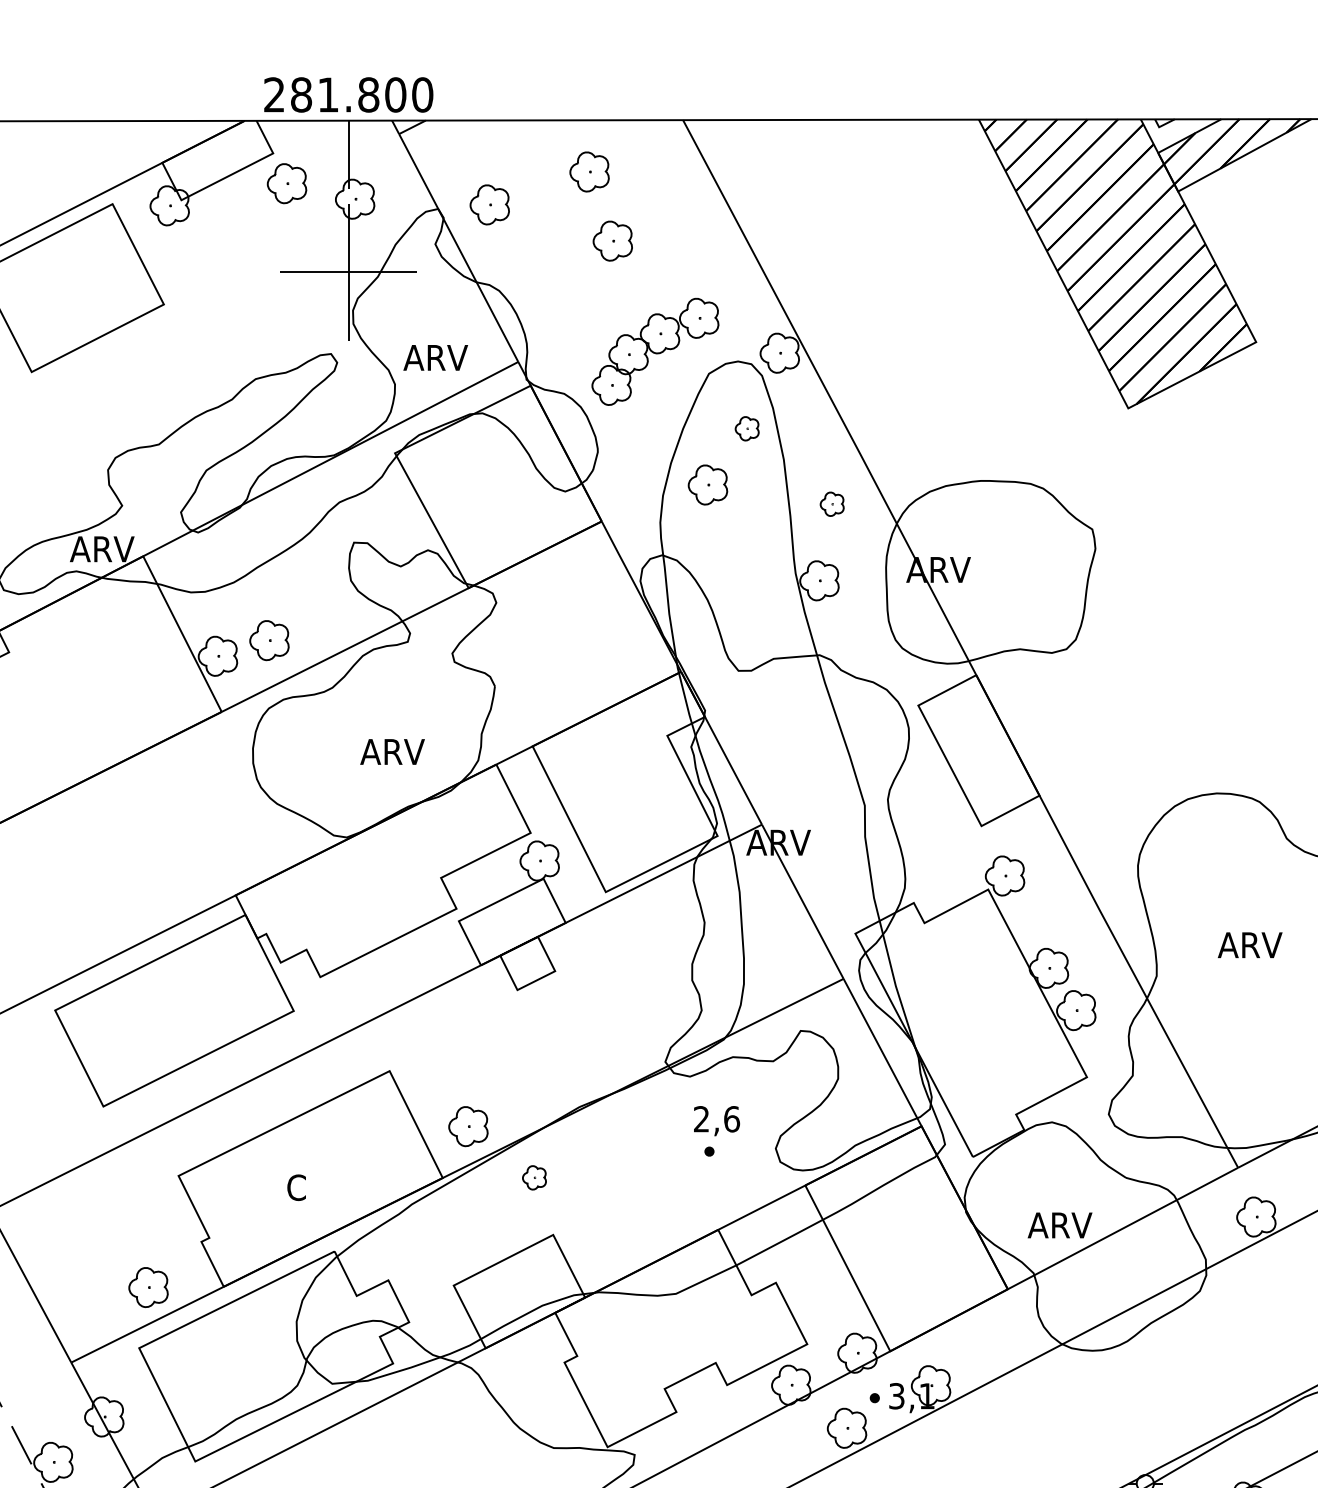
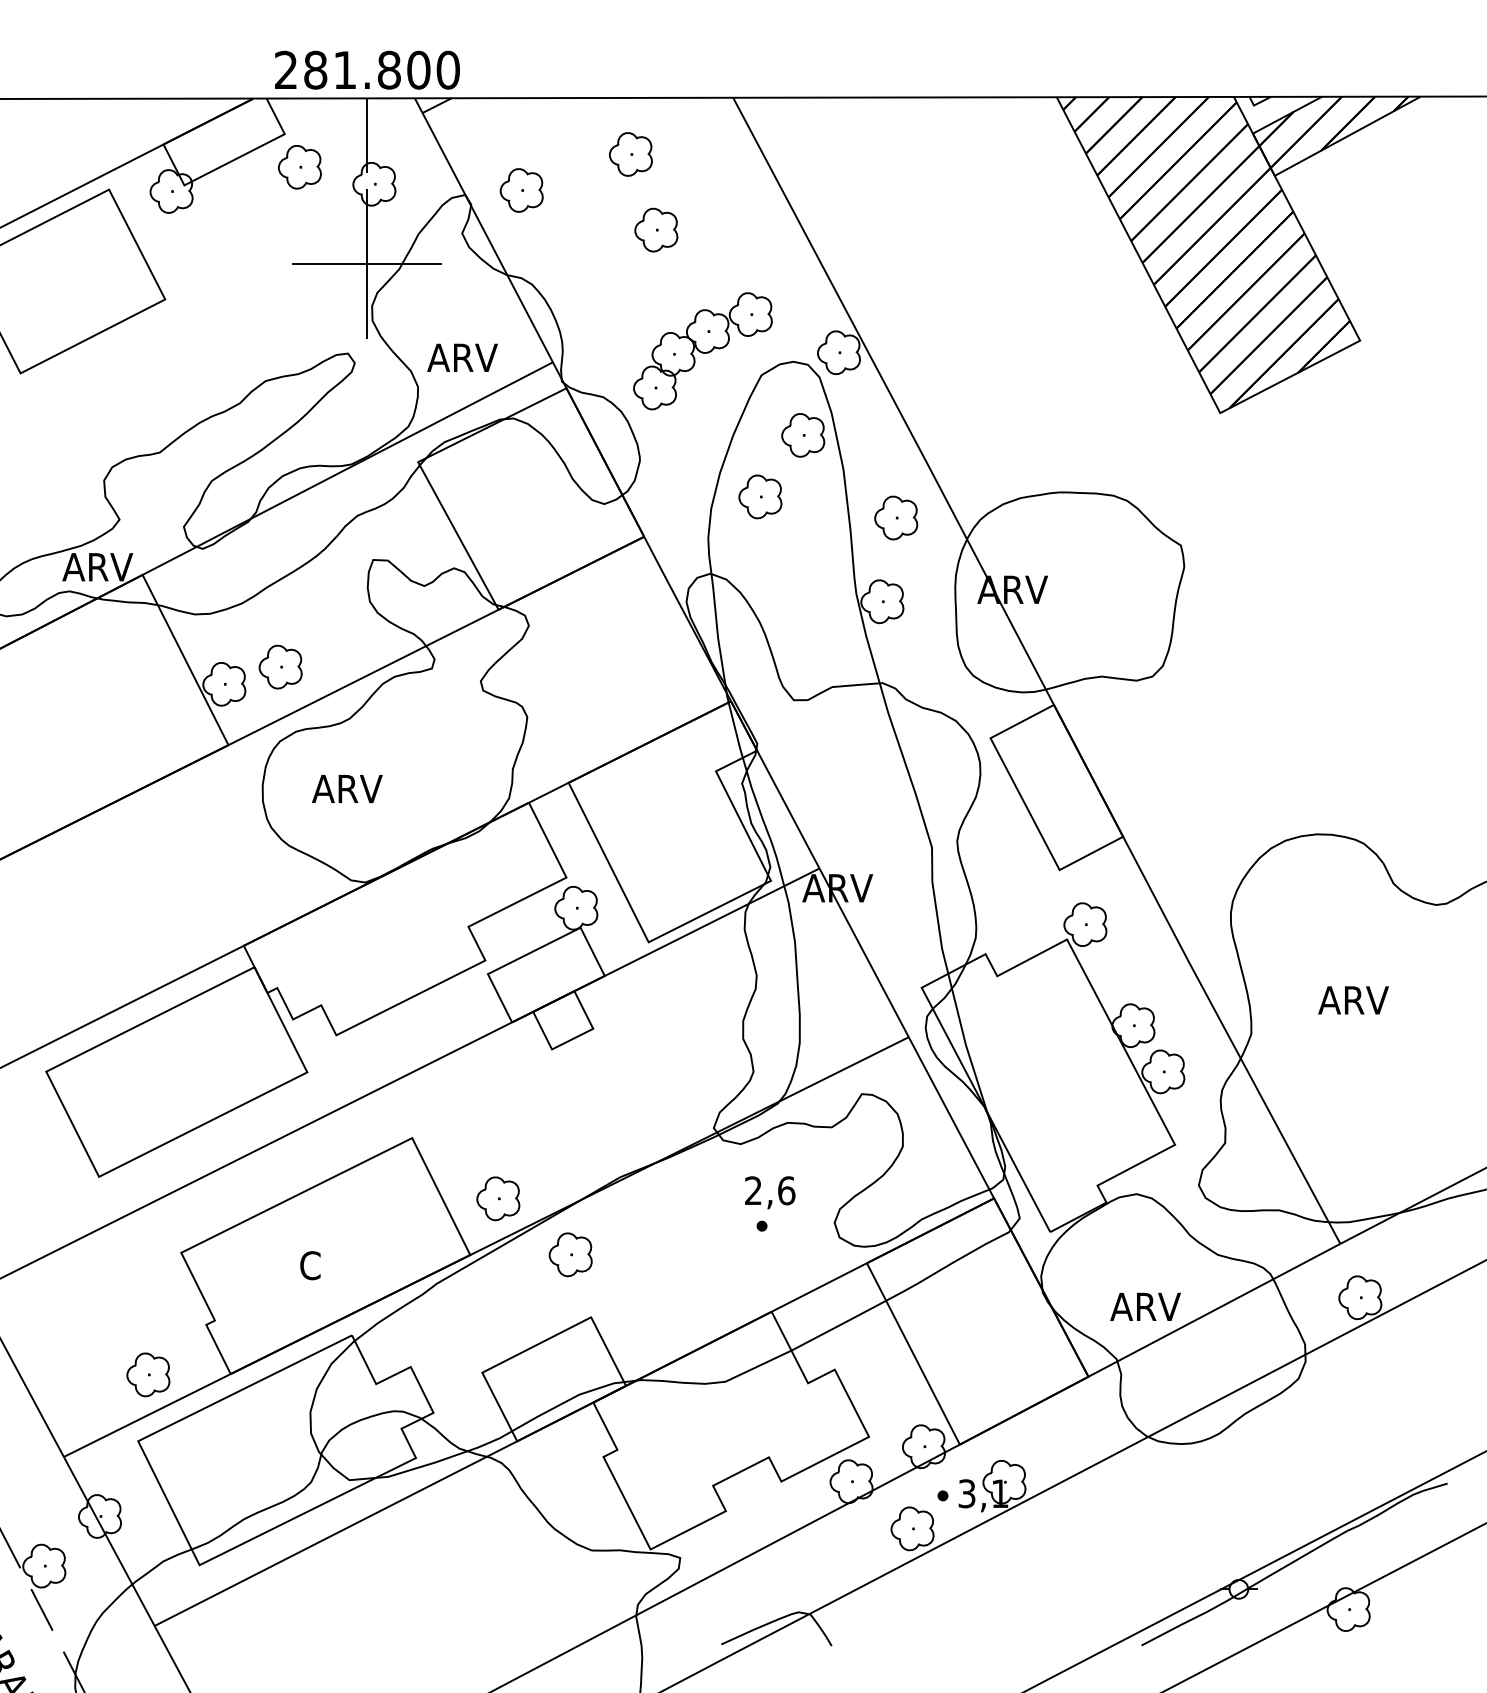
part: (747, 428) -> (803, 435), size x1.67
part: (832, 503) -> (896, 517), size x1.67
text: (392, 751) -> (347, 788), moved
part: (534, 1177) -> (570, 1254), size x1.67

